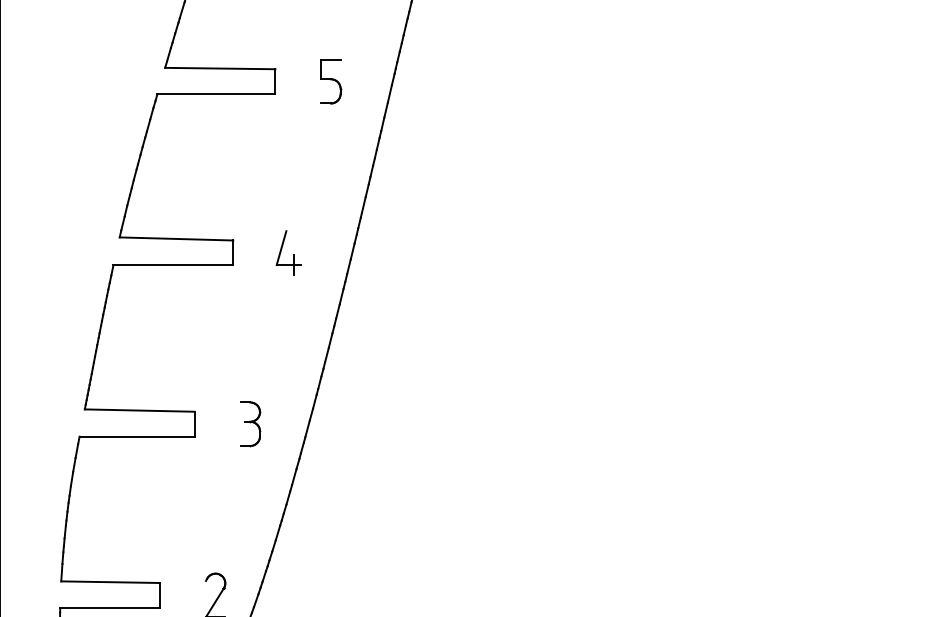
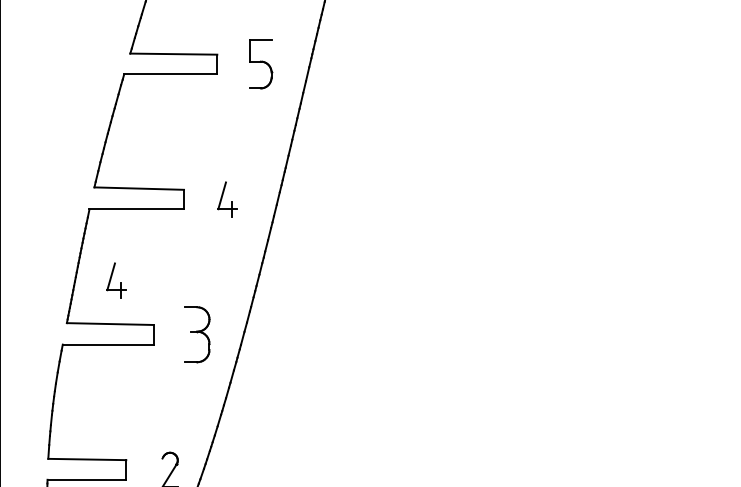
part: (331, 81) -> (261, 64), size x1.4
part: (147, 355) -> (116, 280), added
part: (250, 423) -> (197, 334), size x1.6

